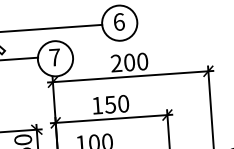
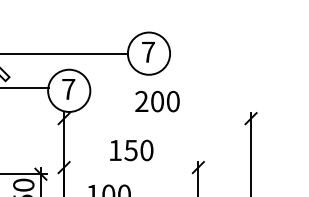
text: (119, 21) -> (148, 51), 6 -> 7
line: (130, 76) -> (157, 118), removed
line: (111, 118) -> (131, 167), removed

